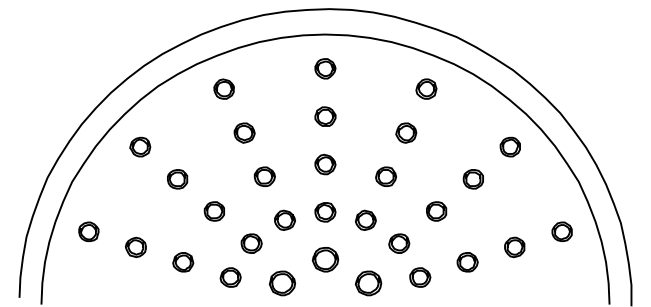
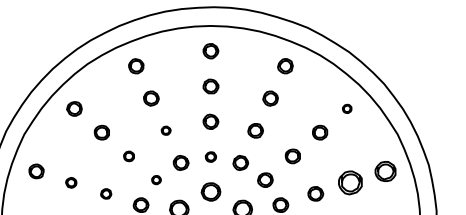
part: (509, 146) -> (346, 108), size x0.6
part: (264, 176) -> (166, 130), size x0.6
part: (213, 211) -> (128, 156), size x0.7
part: (325, 212) -> (211, 157), size x0.7
part: (561, 231) -> (385, 171), size x1.4
part: (251, 243) -> (156, 180), size x0.6
part: (135, 246) -> (70, 182), size x0.7
part: (514, 247) -> (350, 182), size x1.6
part: (183, 262) -> (106, 194), size x0.7

